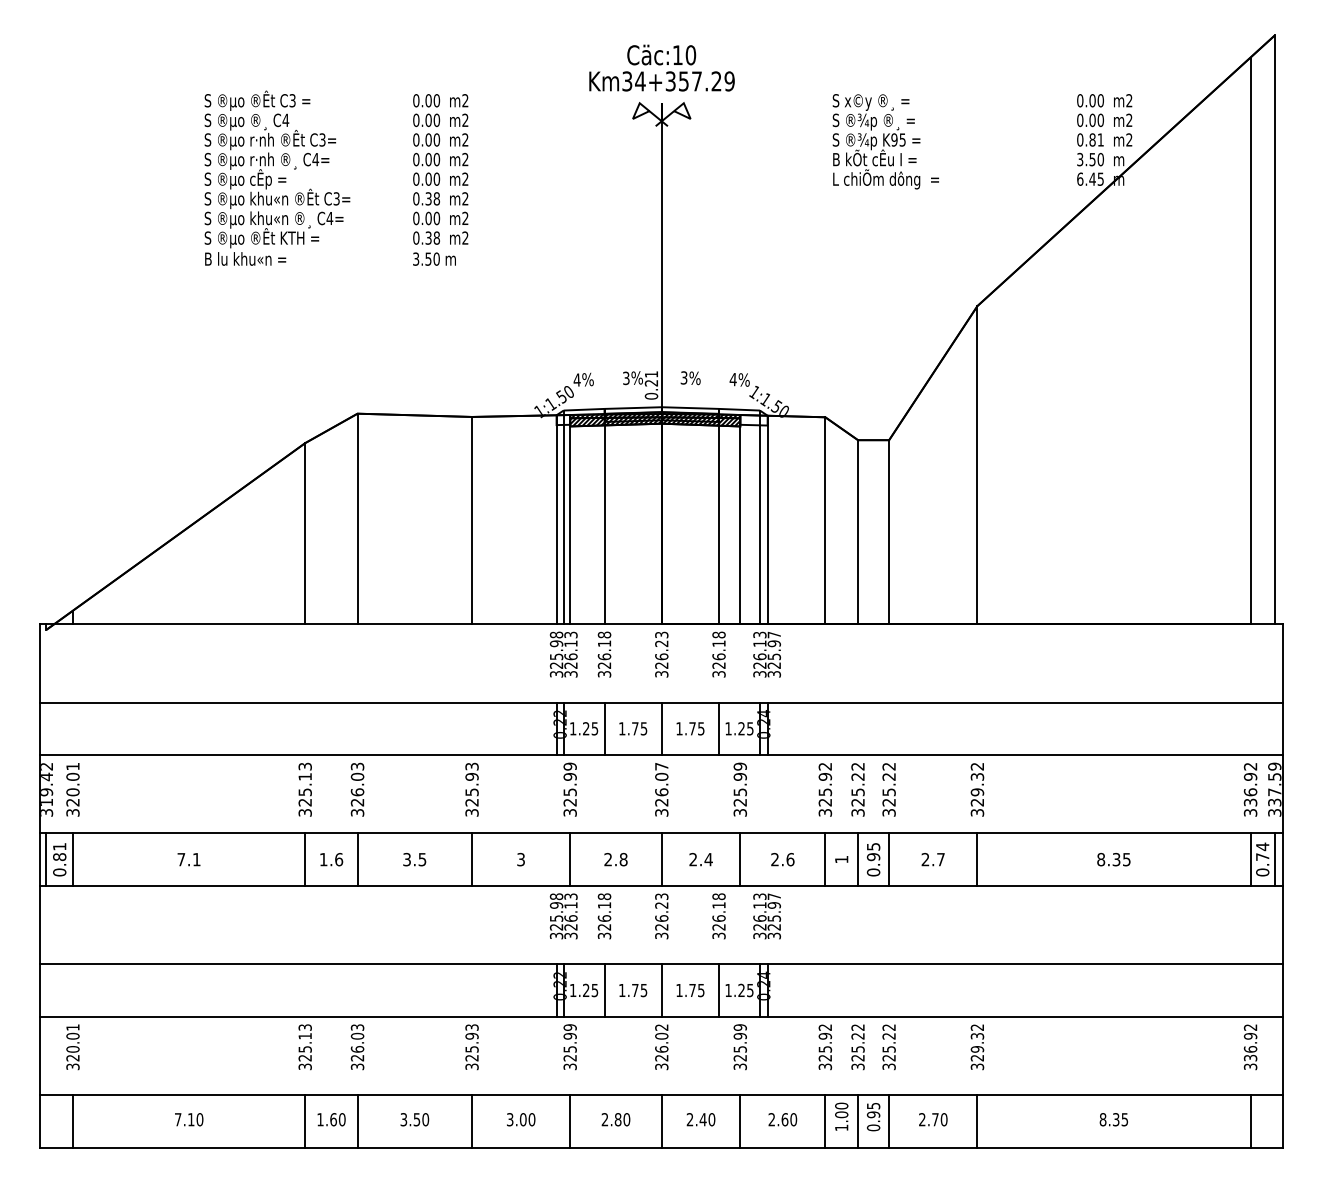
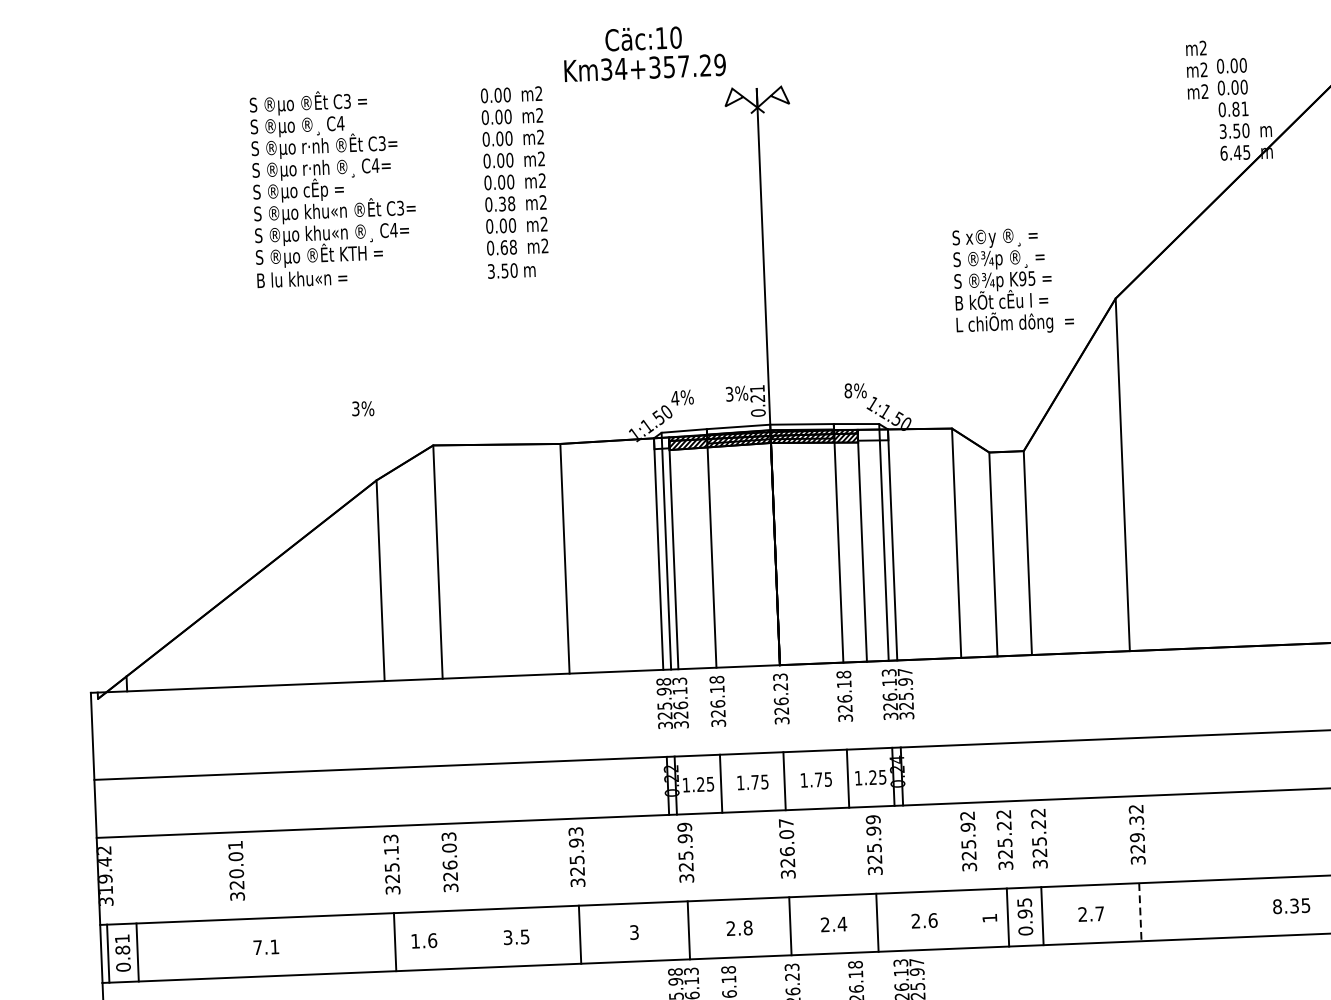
text: (661, 67) -> (643, 52), moved
text: (1123, 120) -> (1197, 70), moved
text: (885, 141) -> (1012, 280), moved
text: (428, 237) -> (504, 246), 0.38 -> 0.68
text: (690, 378) -> (362, 409), moved
text: (732, 379) -> (847, 390), 4% -> 8%
text: (72, 789) -> (235, 870), moved
line: (357, 859) -> (453, 939), removed
line: (825, 859) -> (971, 918), removed
line: (977, 860) -> (1140, 913), solid -> dashed

